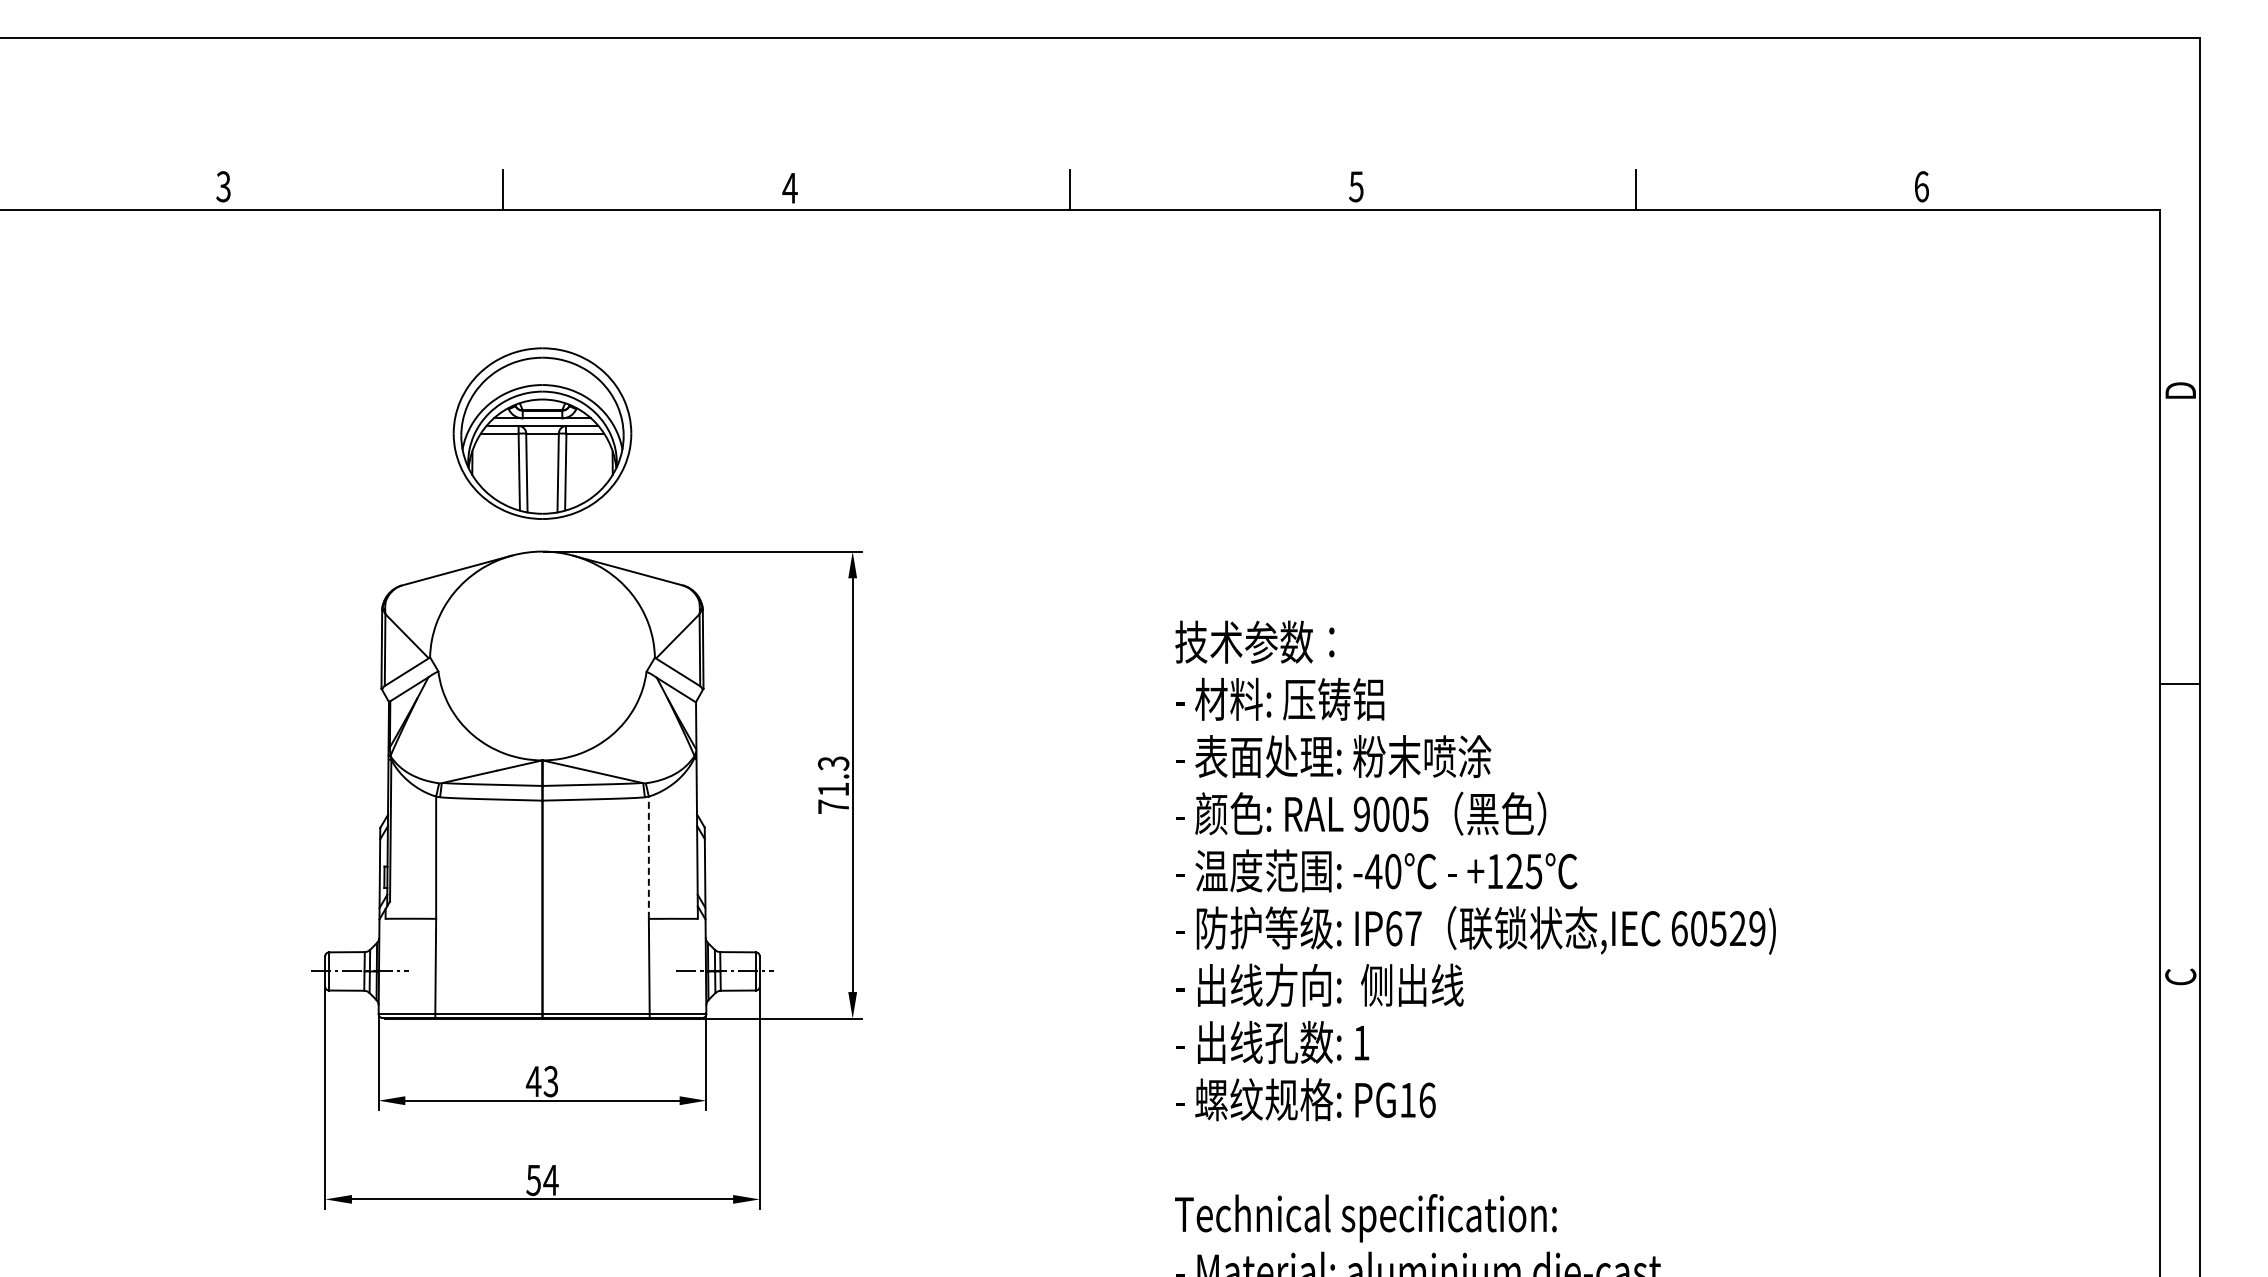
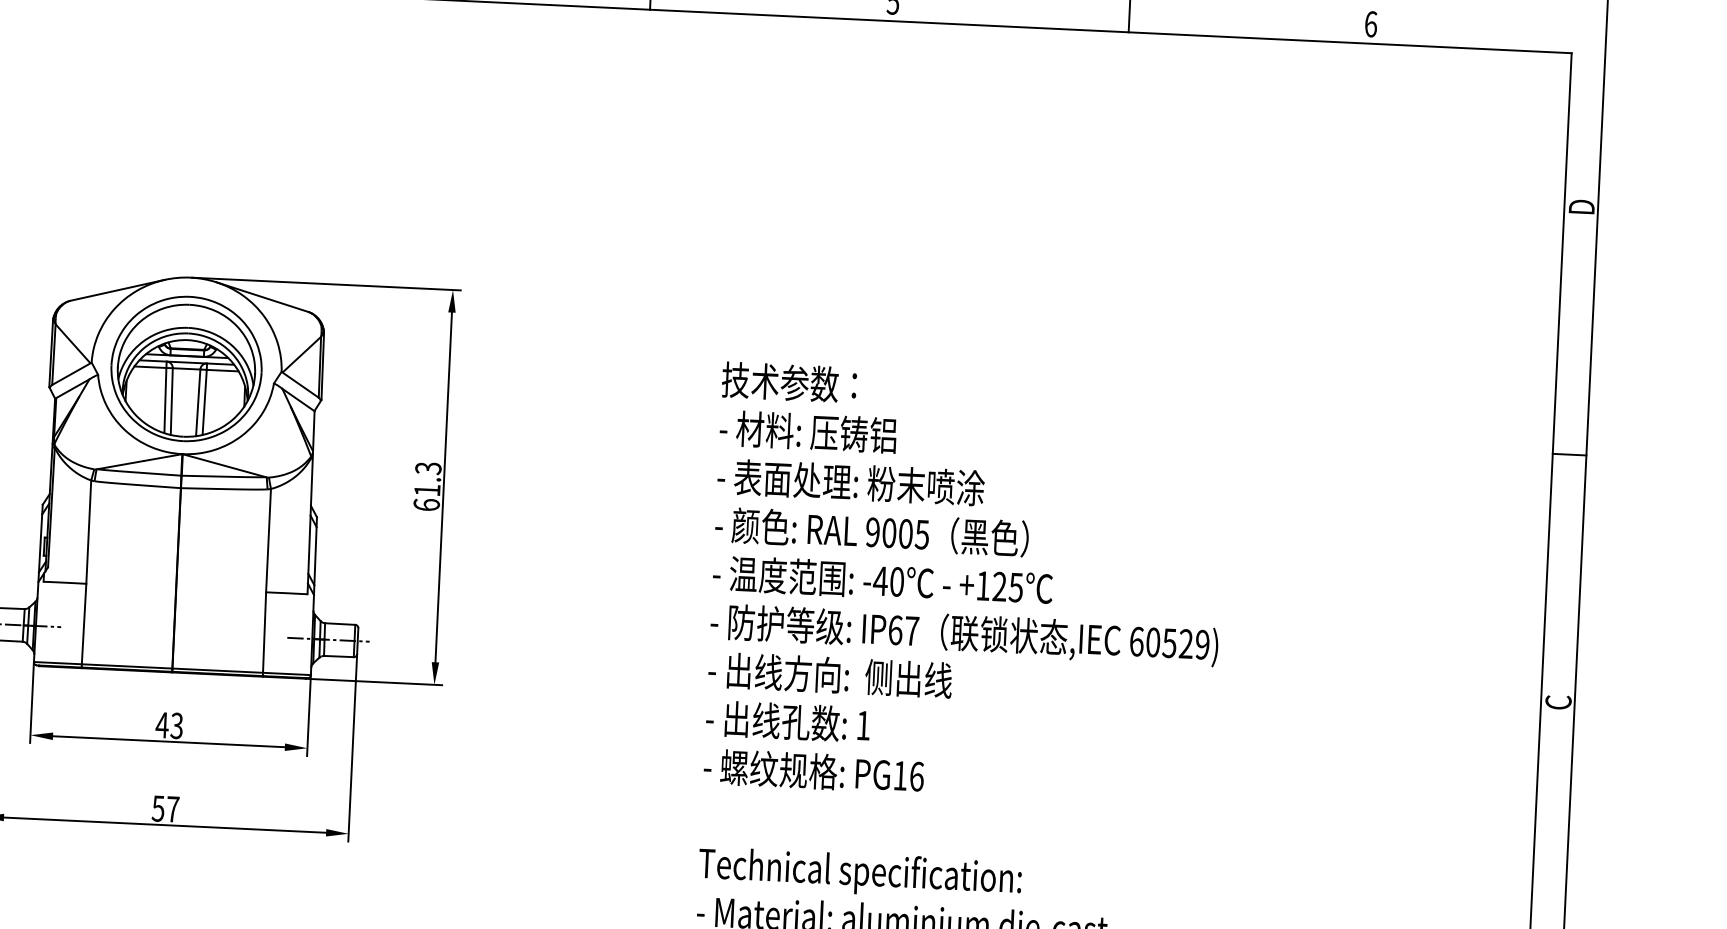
part: (542, 433) -> (186, 368), moved
text: (833, 806) -> (426, 504), 71.3 -> 61.3
line: (648, 857) -> (268, 540), dashed -> solid
text: (550, 1180) -> (172, 809), 54 -> 57

